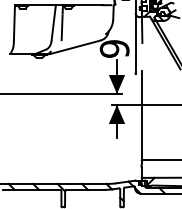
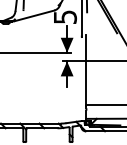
text: (114, 48) -> (65, 16), 9 -> 5

